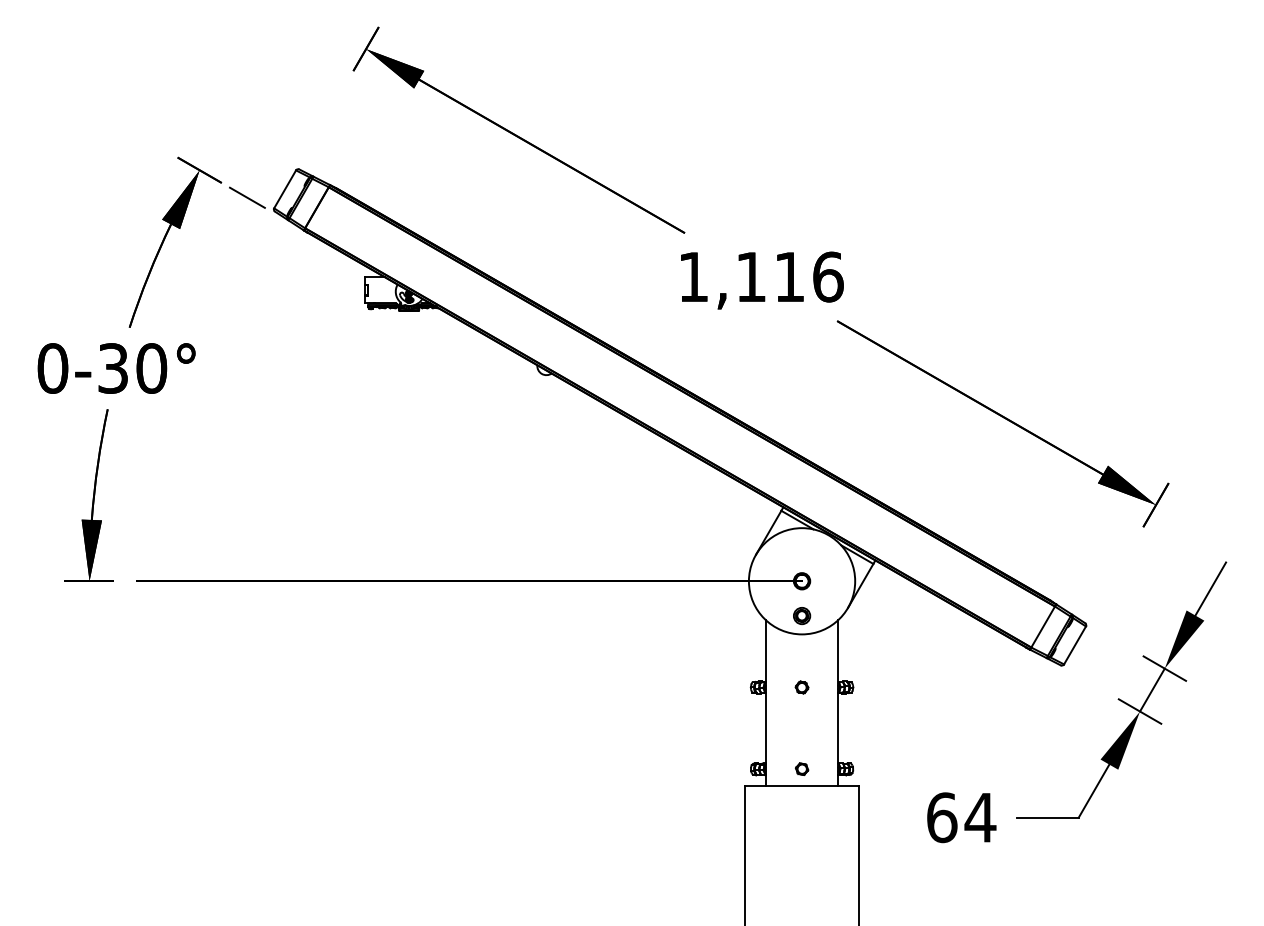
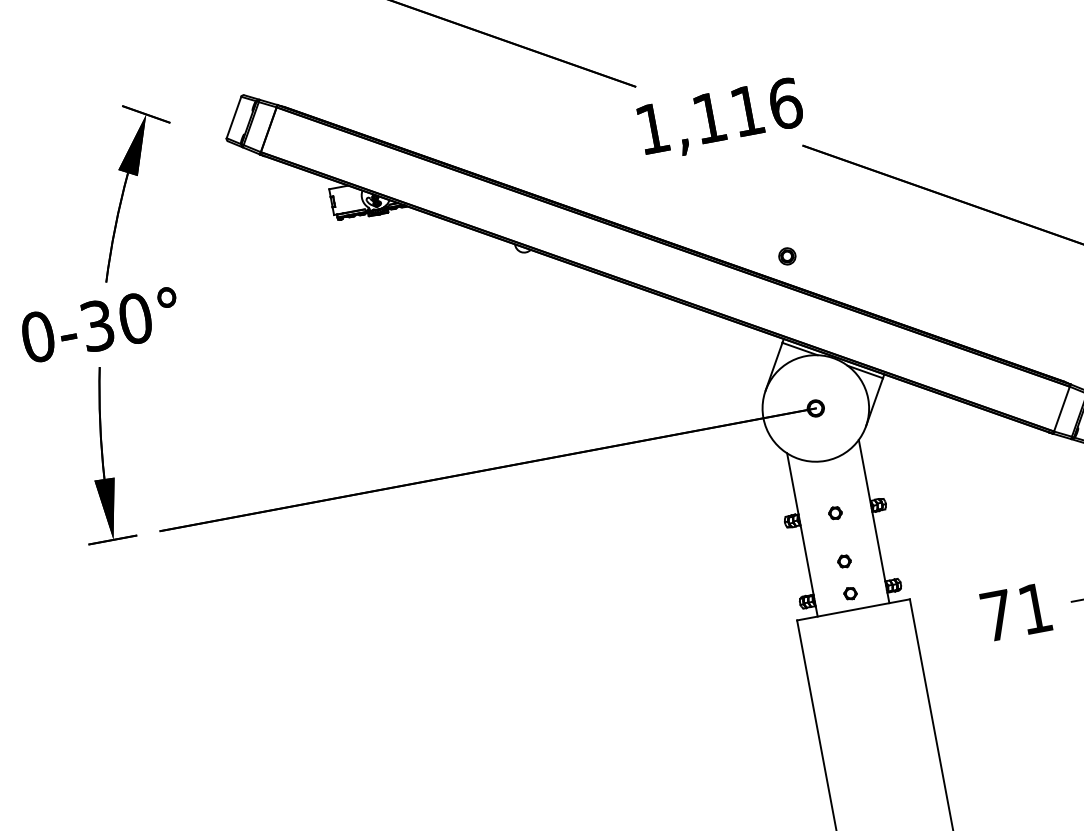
line: (246, 197) -> (197, 132), removed
part: (802, 616) -> (787, 256), moved
part: (801, 736) -> (843, 561), added
text: (961, 817) -> (1016, 611), 64 -> 71

